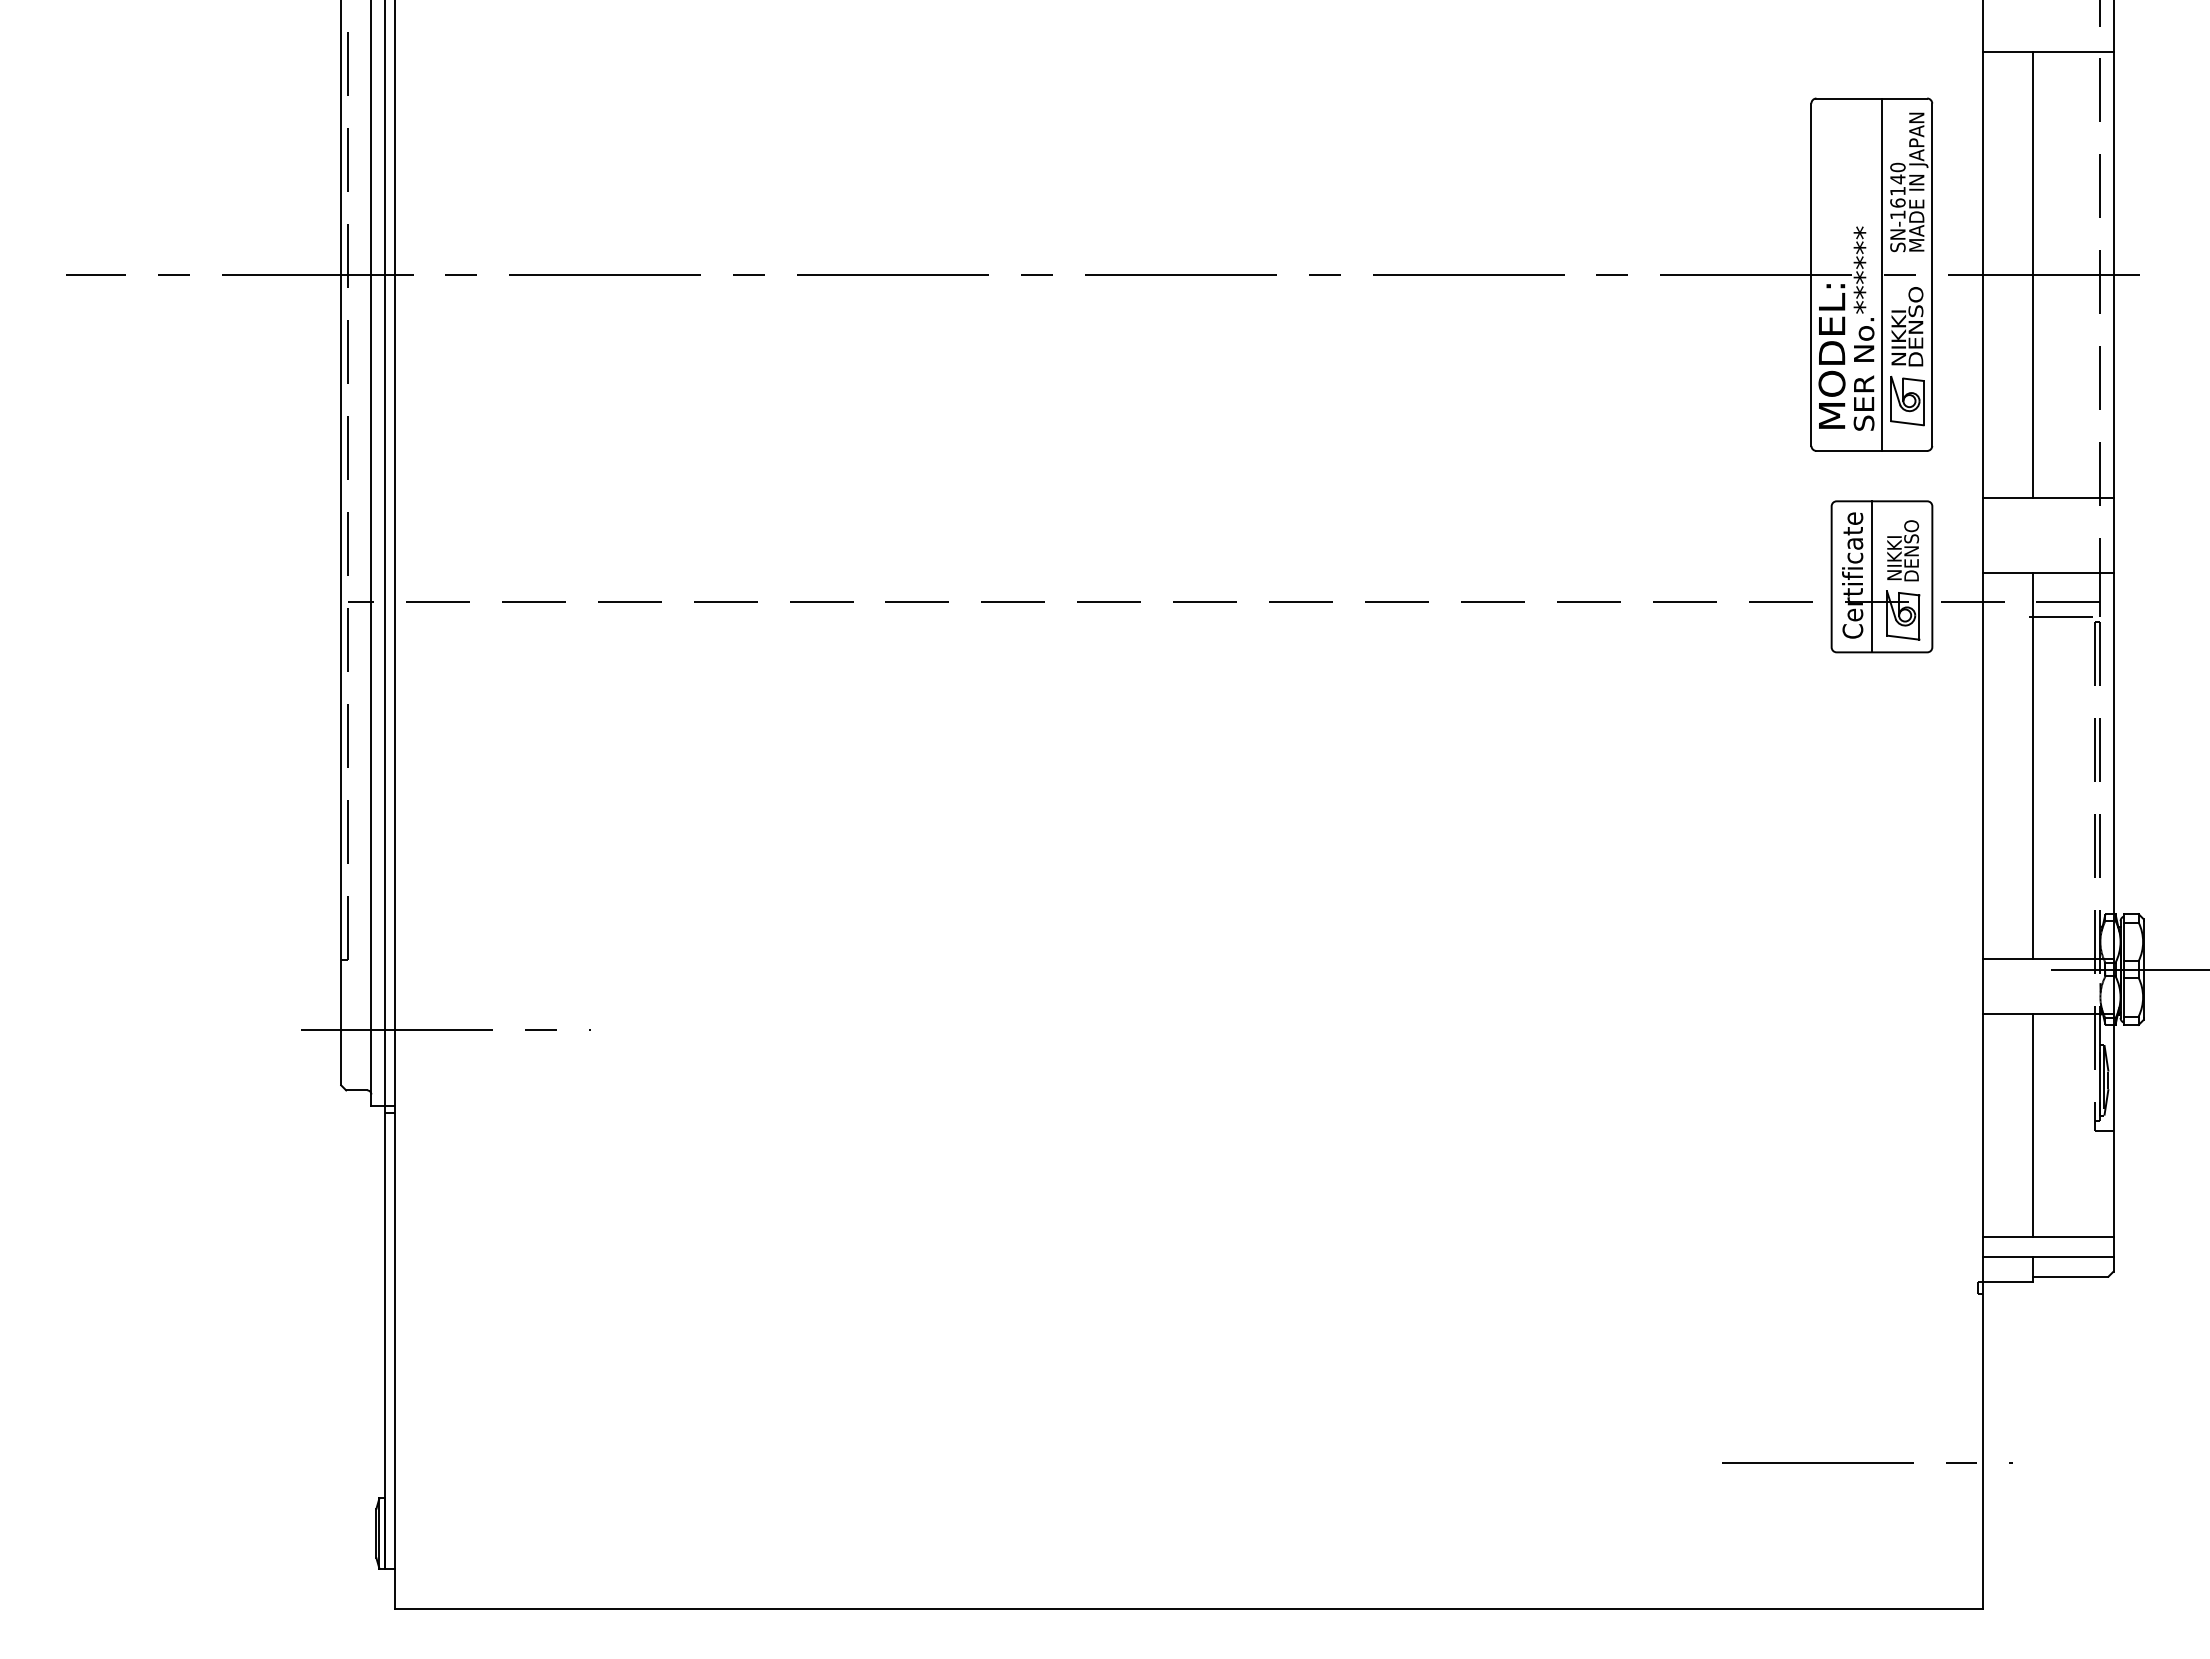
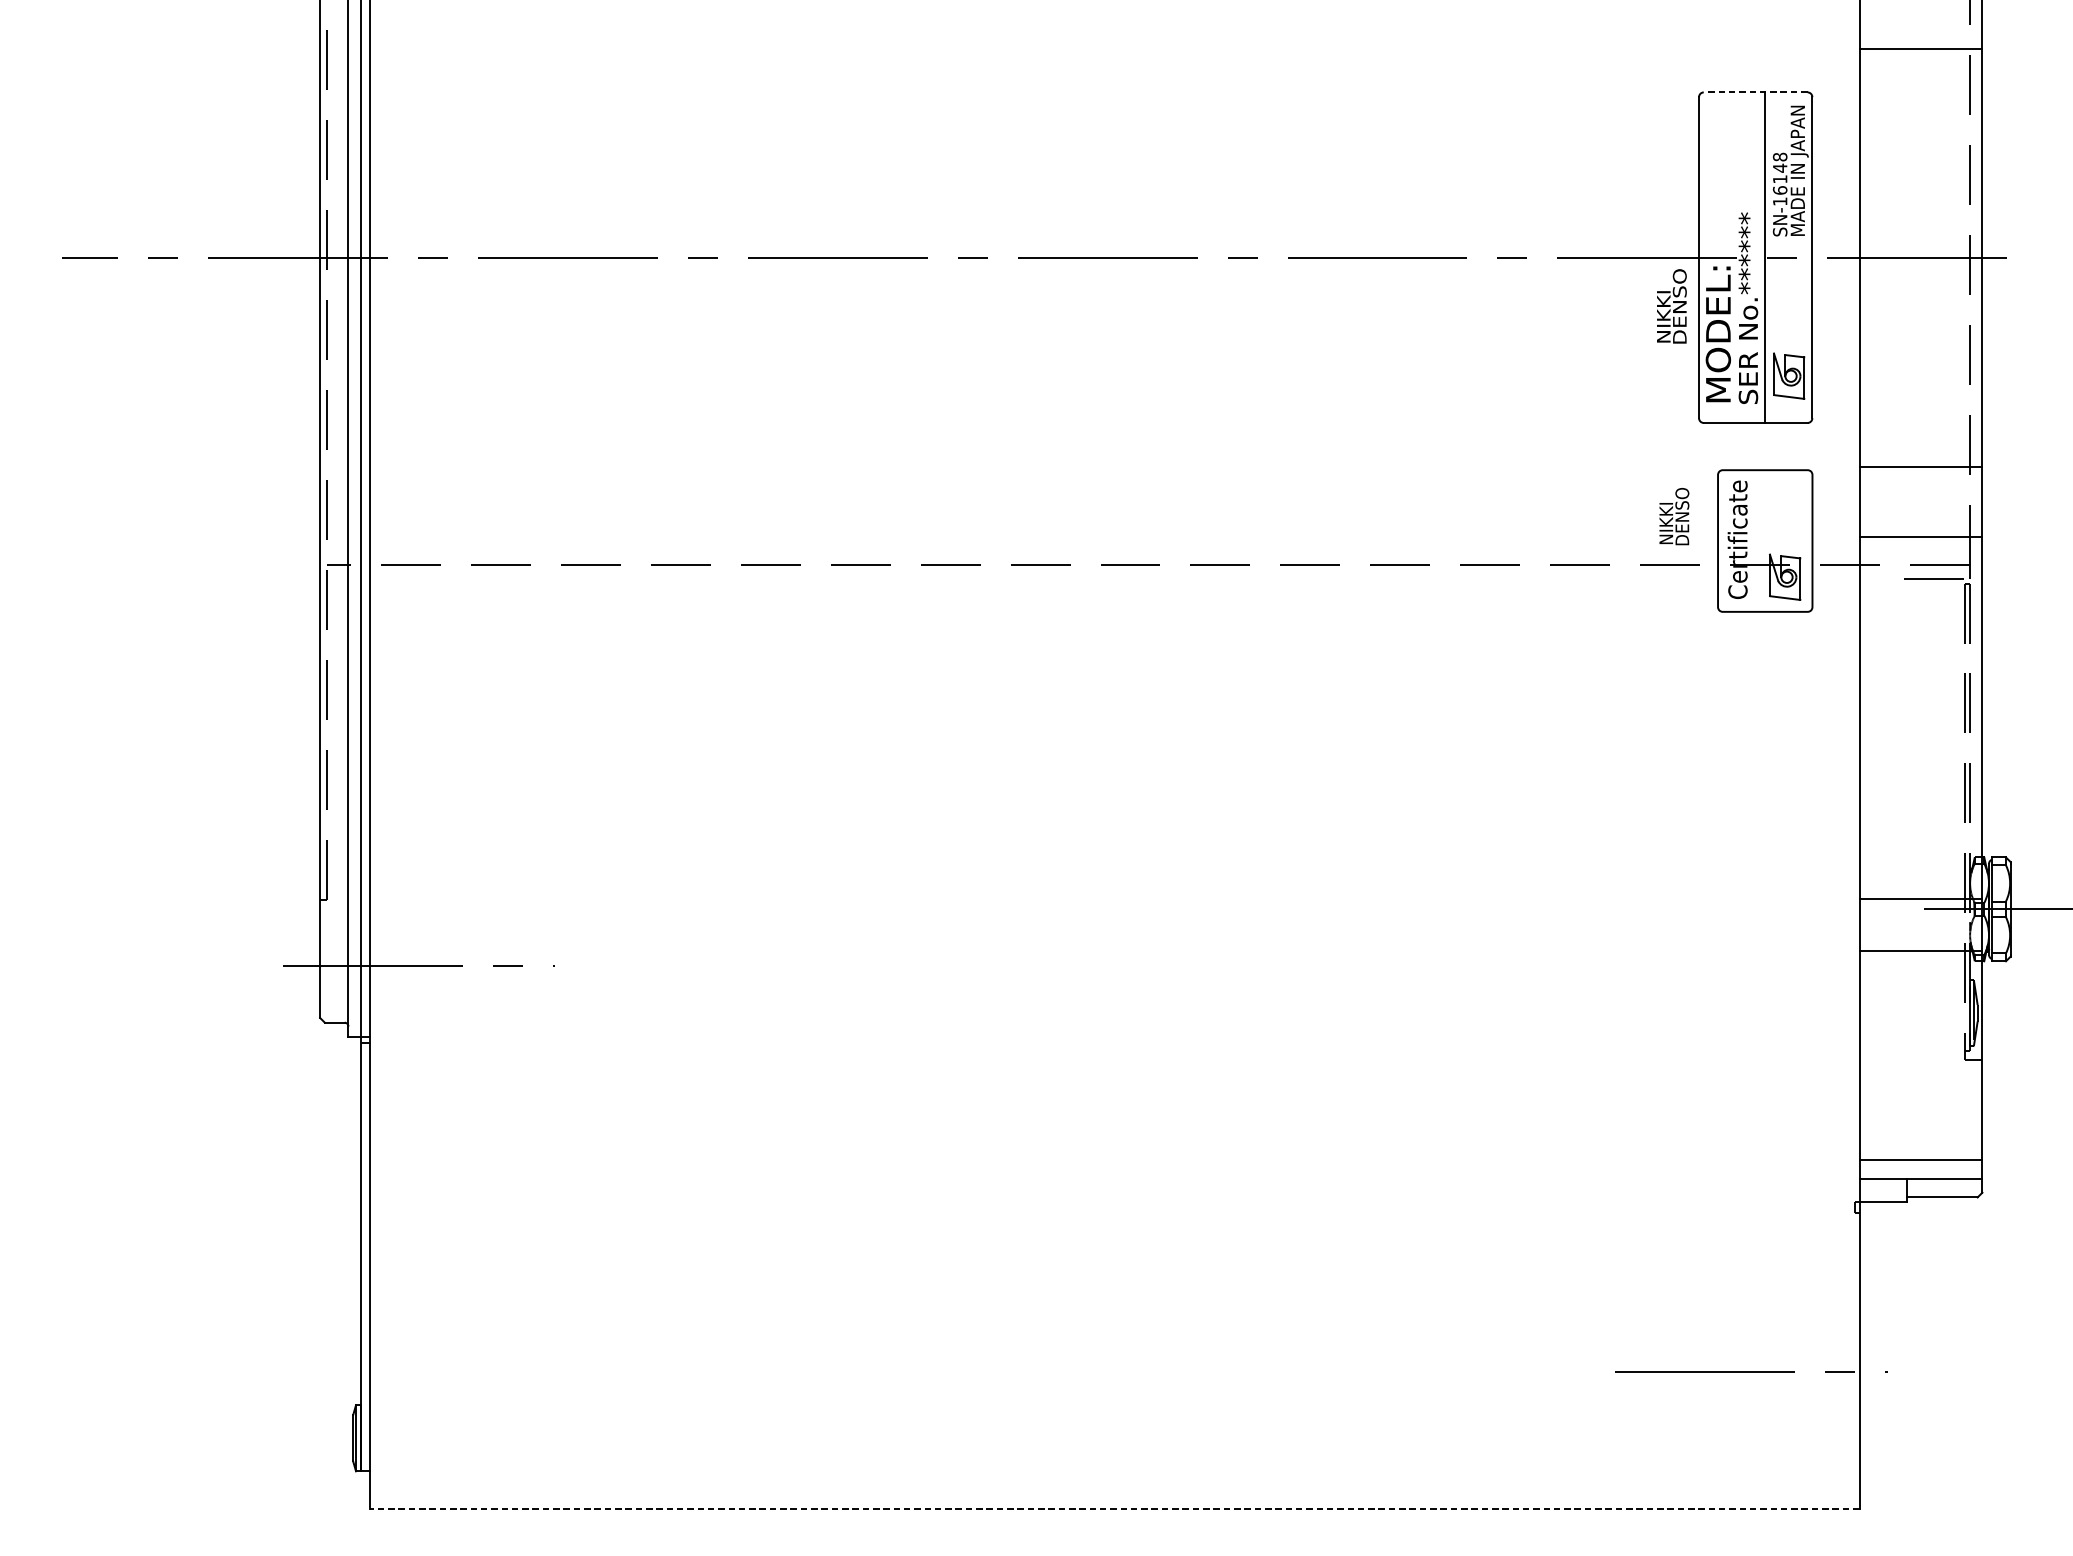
line: (1871, 98) -> (1755, 92), solid -> dashed
text: (1897, 167) -> (1779, 157), SN-16140 -> SN-16148
line: (2032, 274) -> (1906, 257), removed
text: (1907, 326) -> (1671, 306), moved
text: (1903, 550) -> (1674, 516), moved
line: (1871, 576) -> (1755, 540), removed
line: (2032, 765) -> (1906, 717), removed
line: (2032, 1124) -> (1906, 1054), removed
line: (1188, 1609) -> (1114, 1509), solid -> dashed

